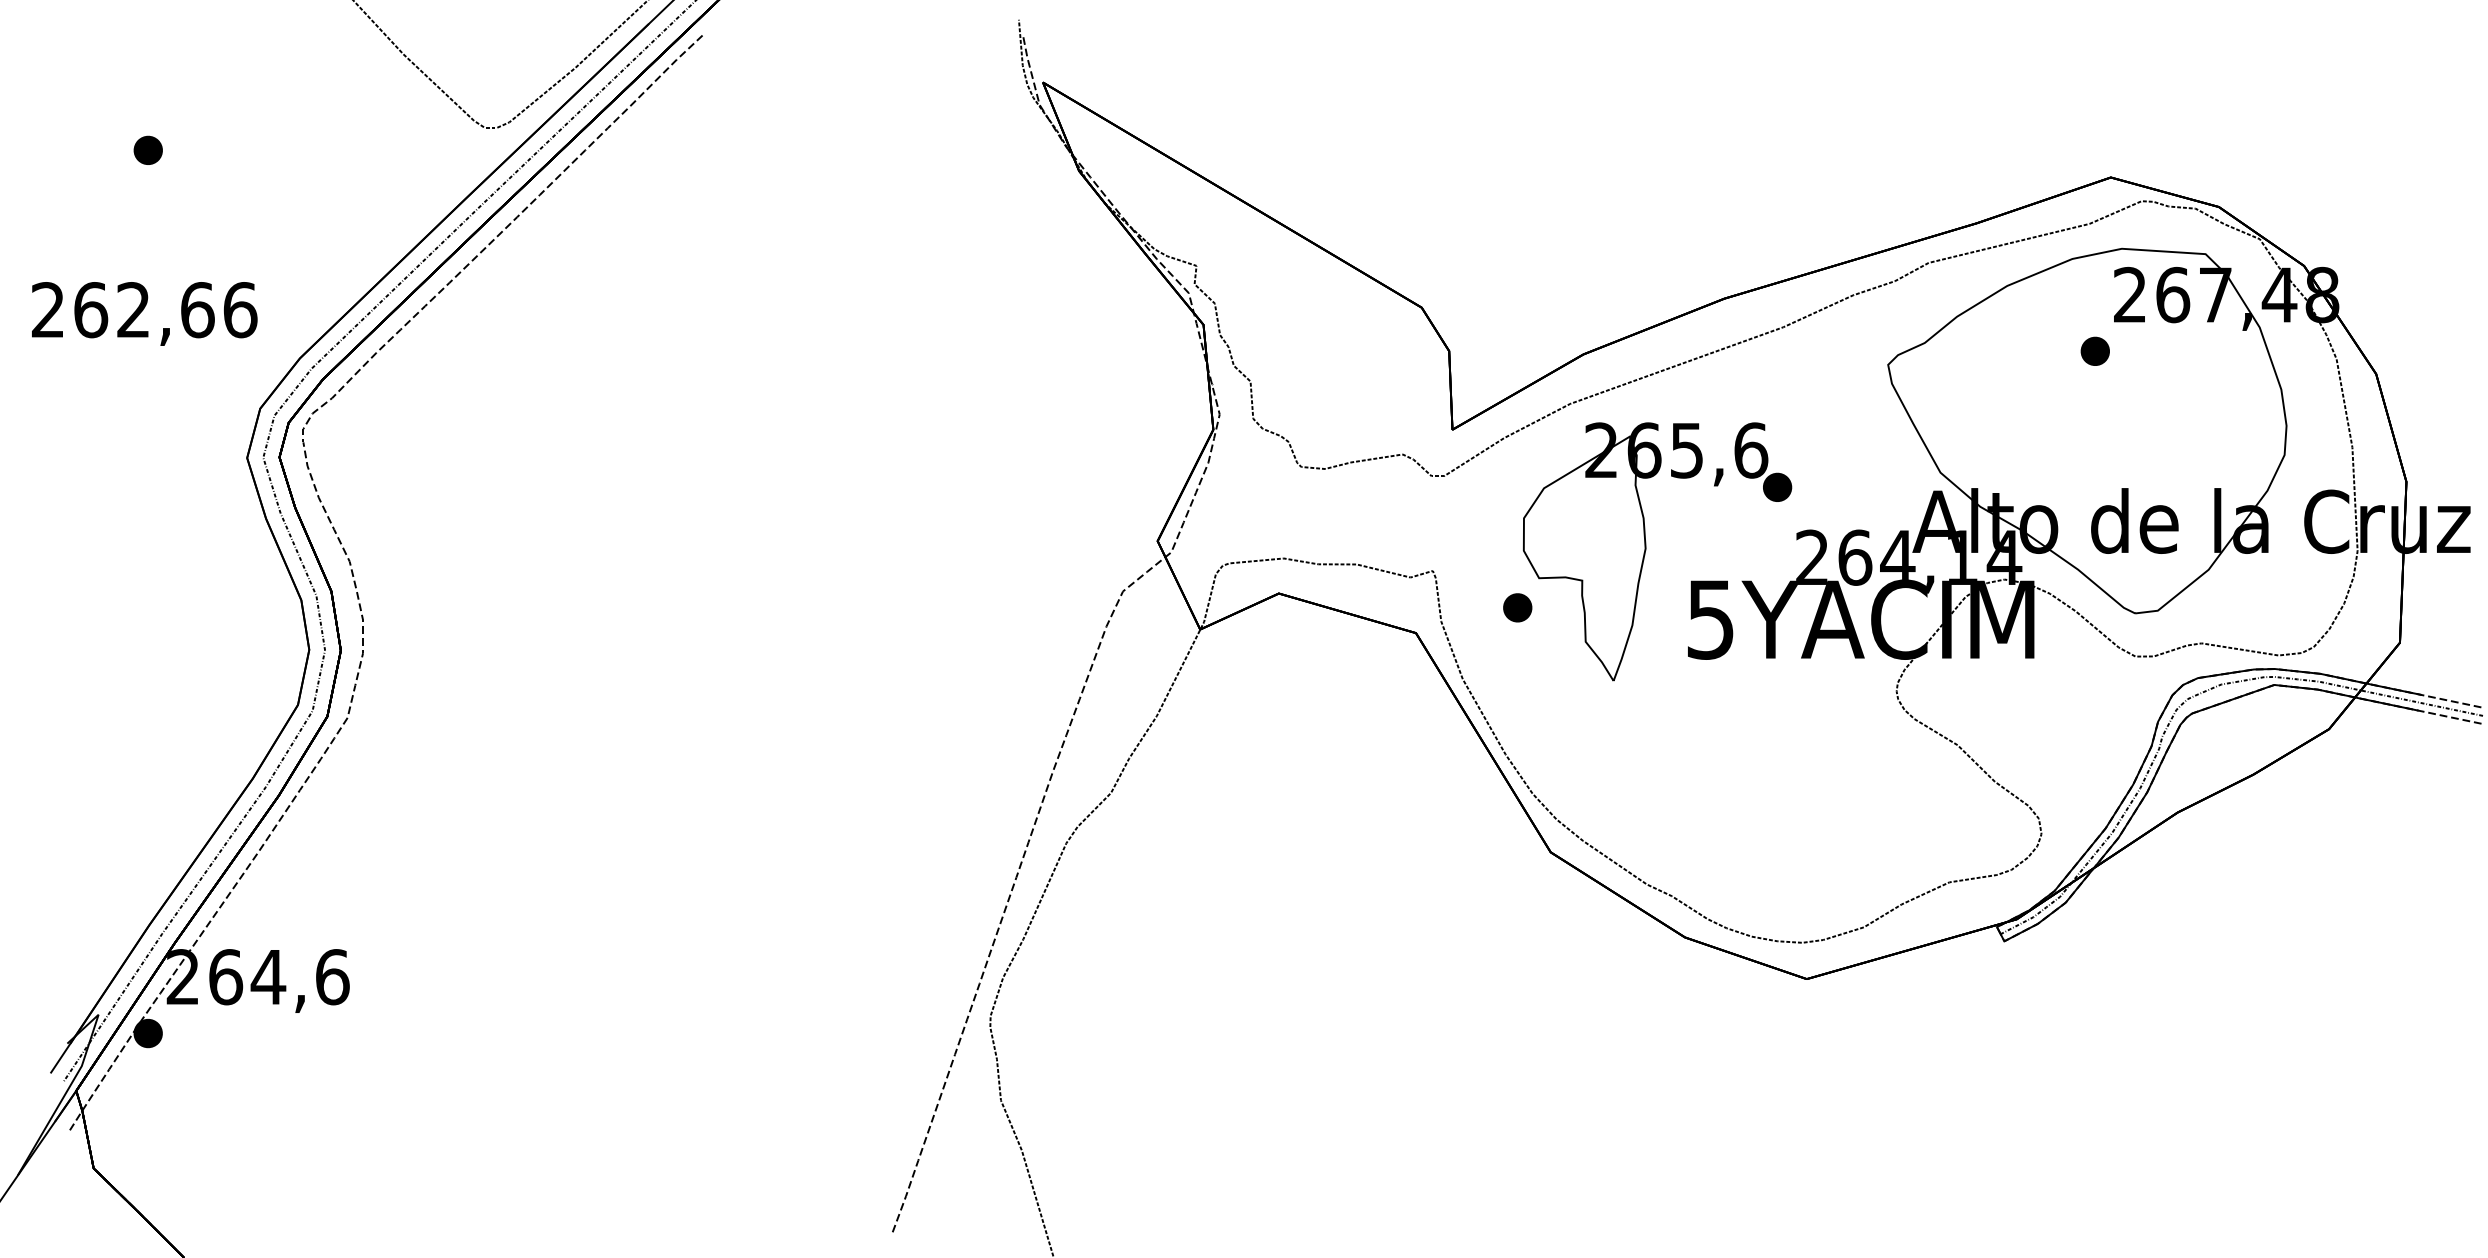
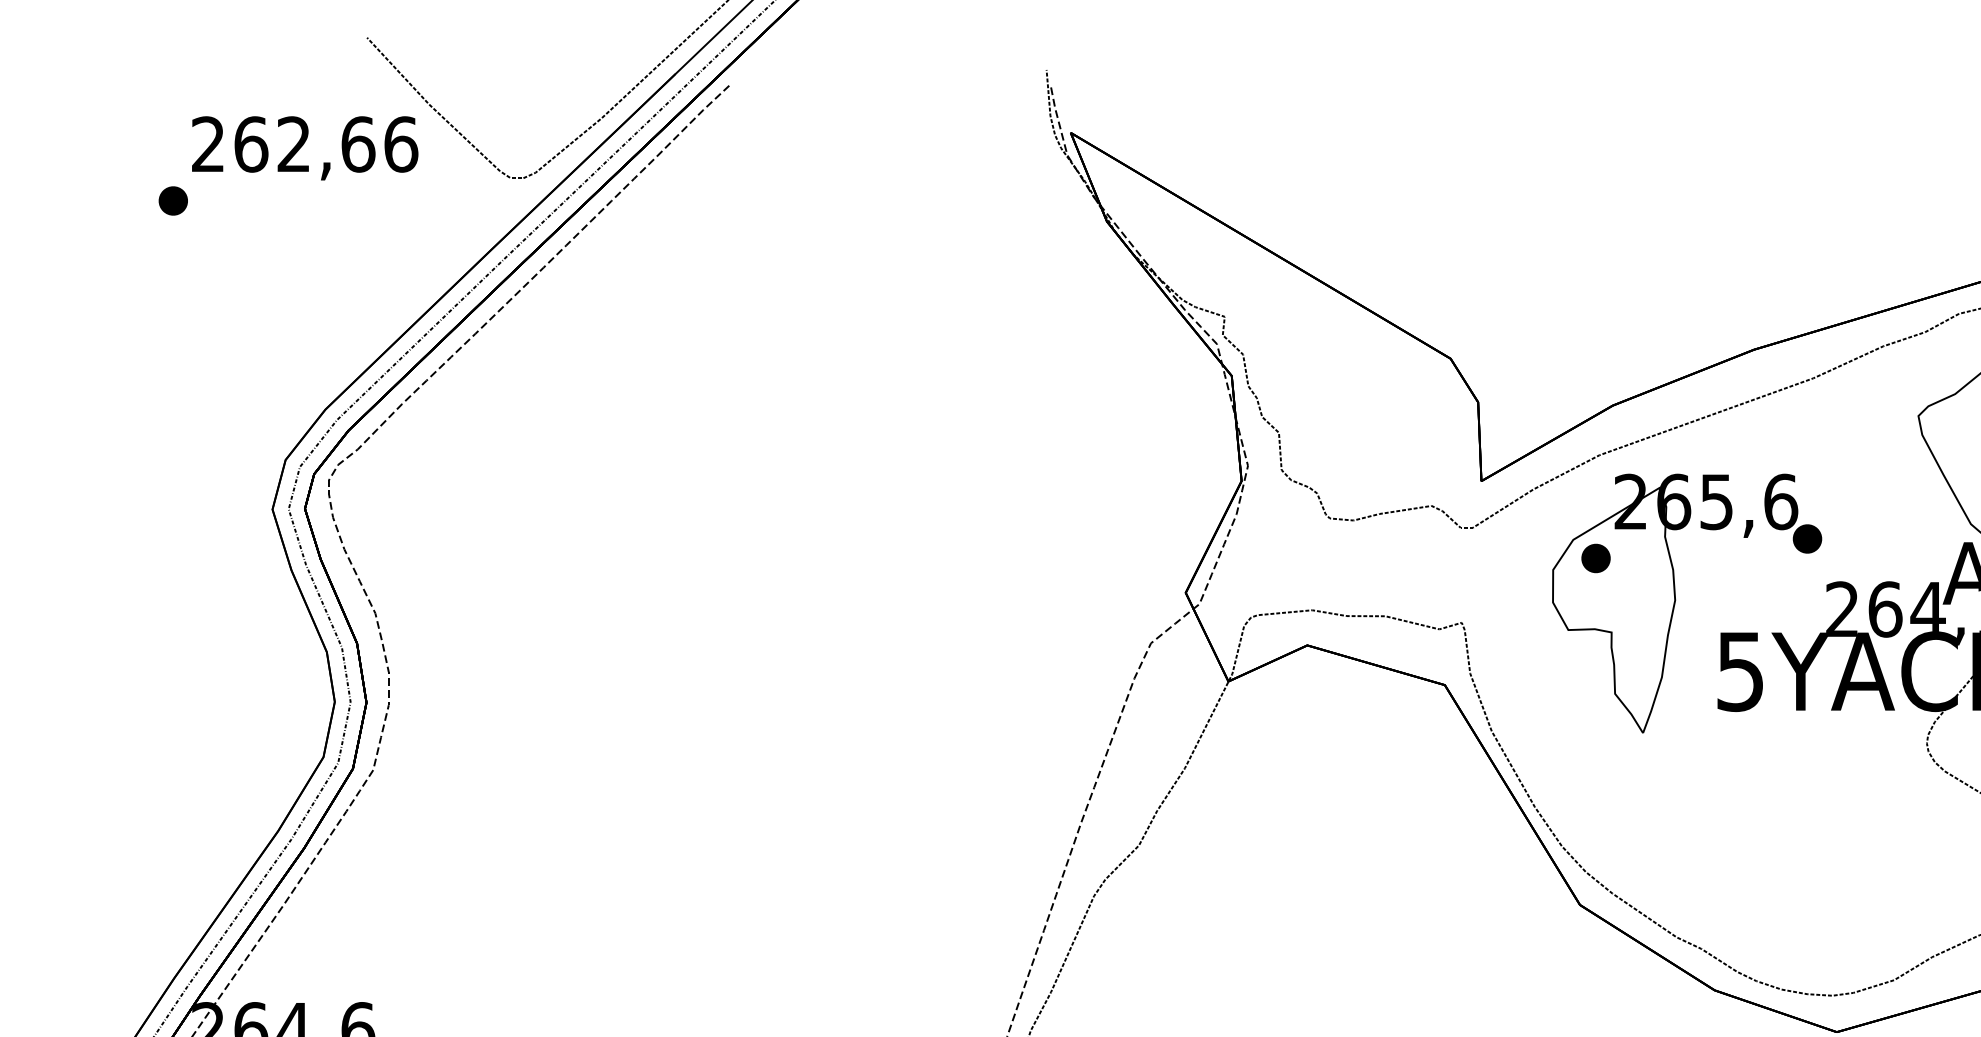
text: (144, 313) -> (304, 147), moved
part: (1517, 607) -> (1595, 558), moved

